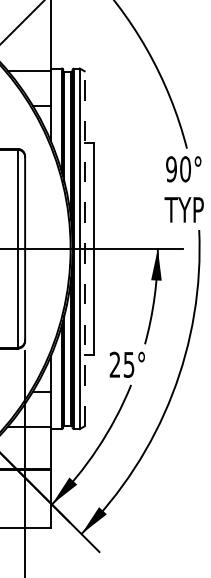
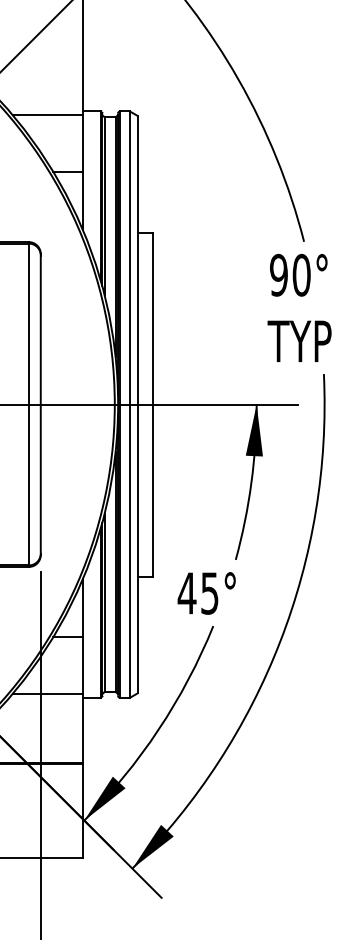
line: (84, 248) -> (137, 404), dashed -> solid
text: (114, 364) -> (186, 592), 25° -> 45°

